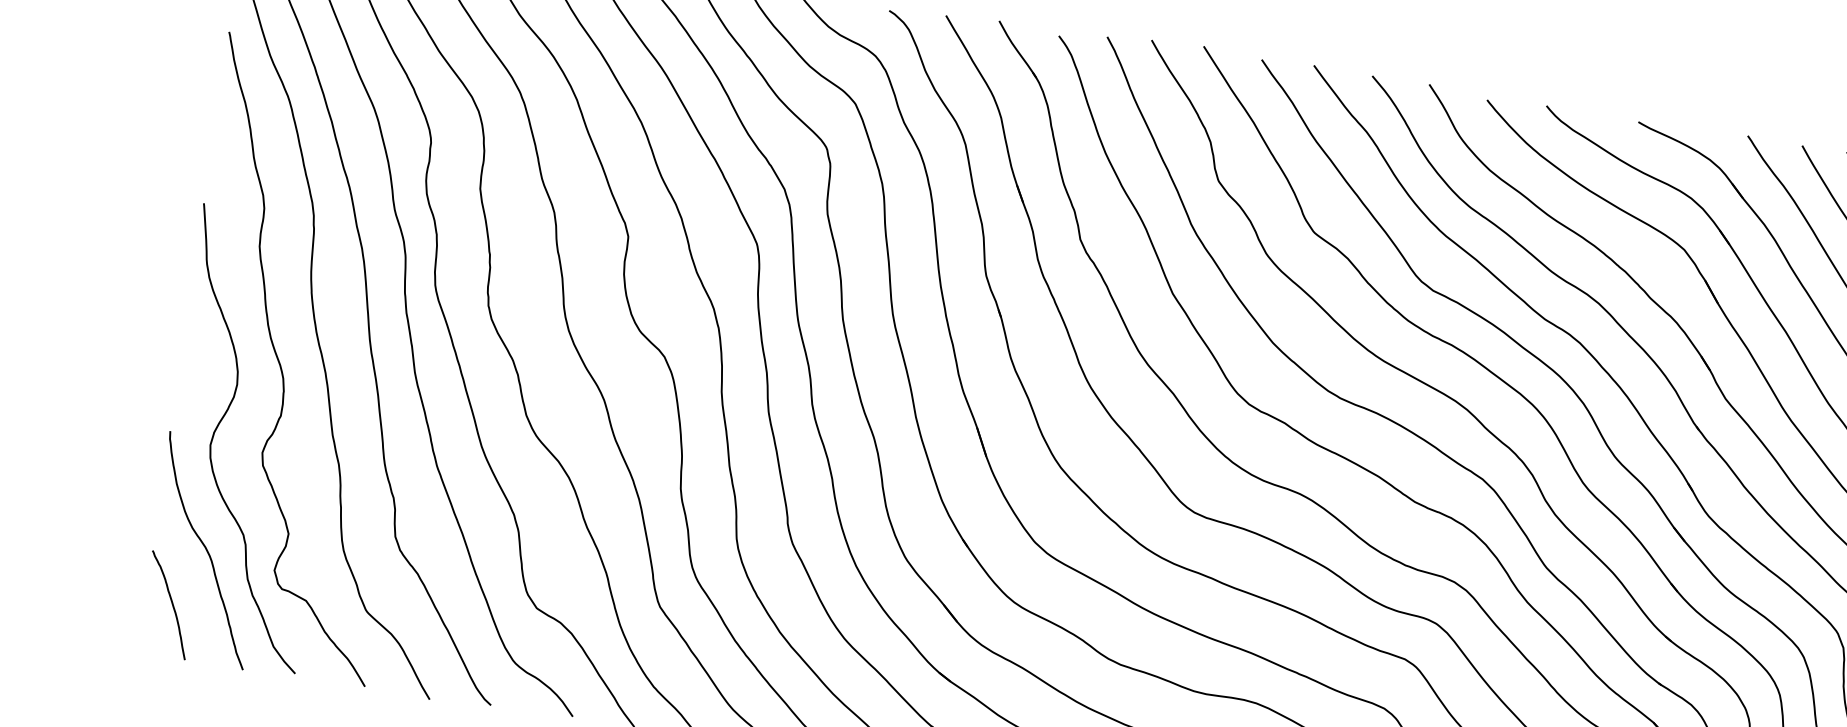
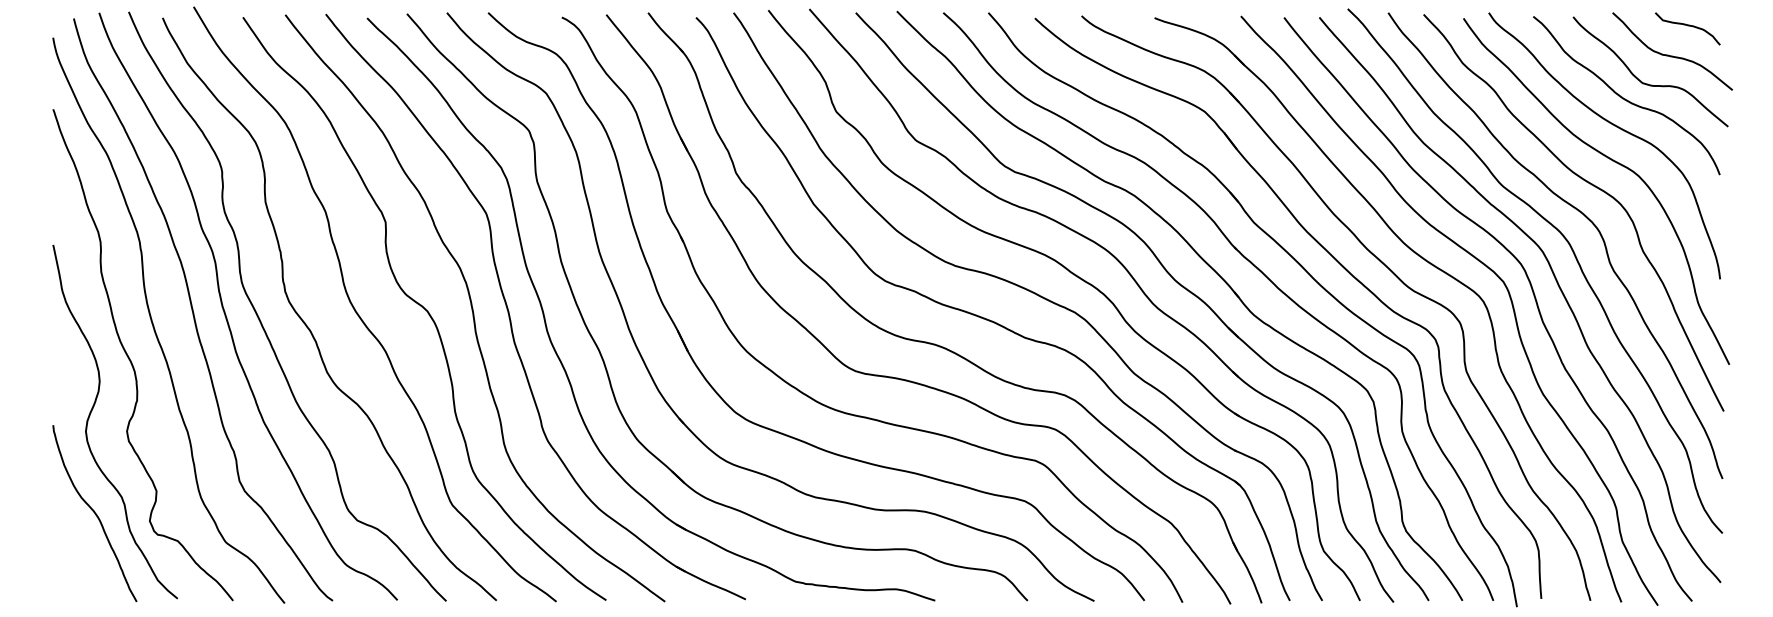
curve: (171, 603) -> (73, 558), removed

